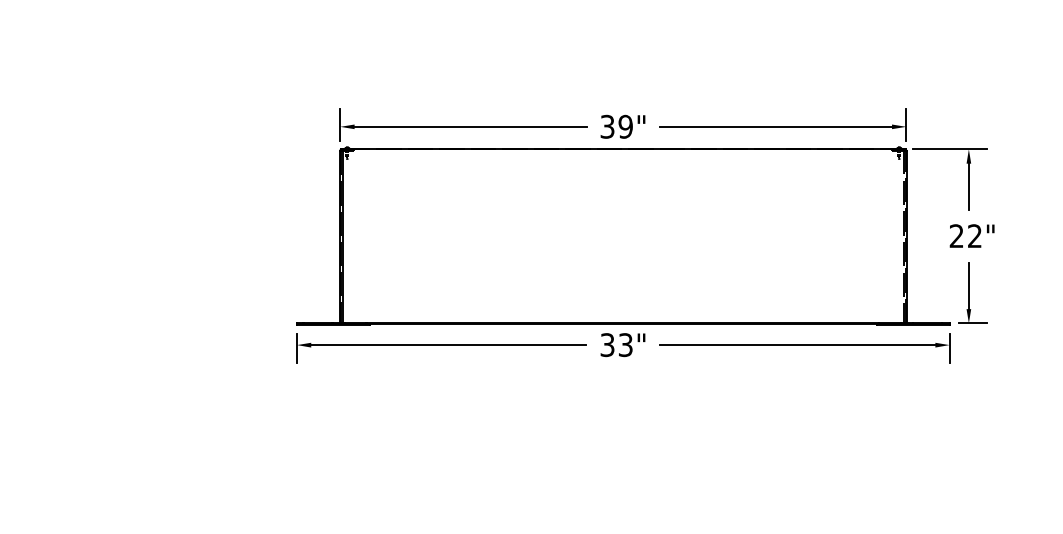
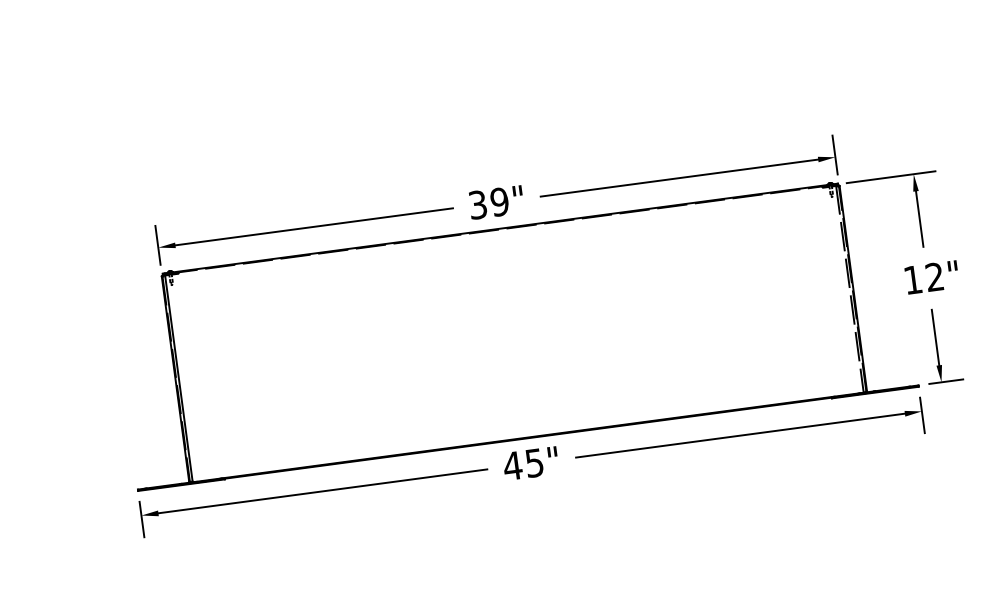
text: (956, 235) -> (912, 279), 22" -> 12"
text: (616, 345) -> (523, 465), 33" -> 45"

